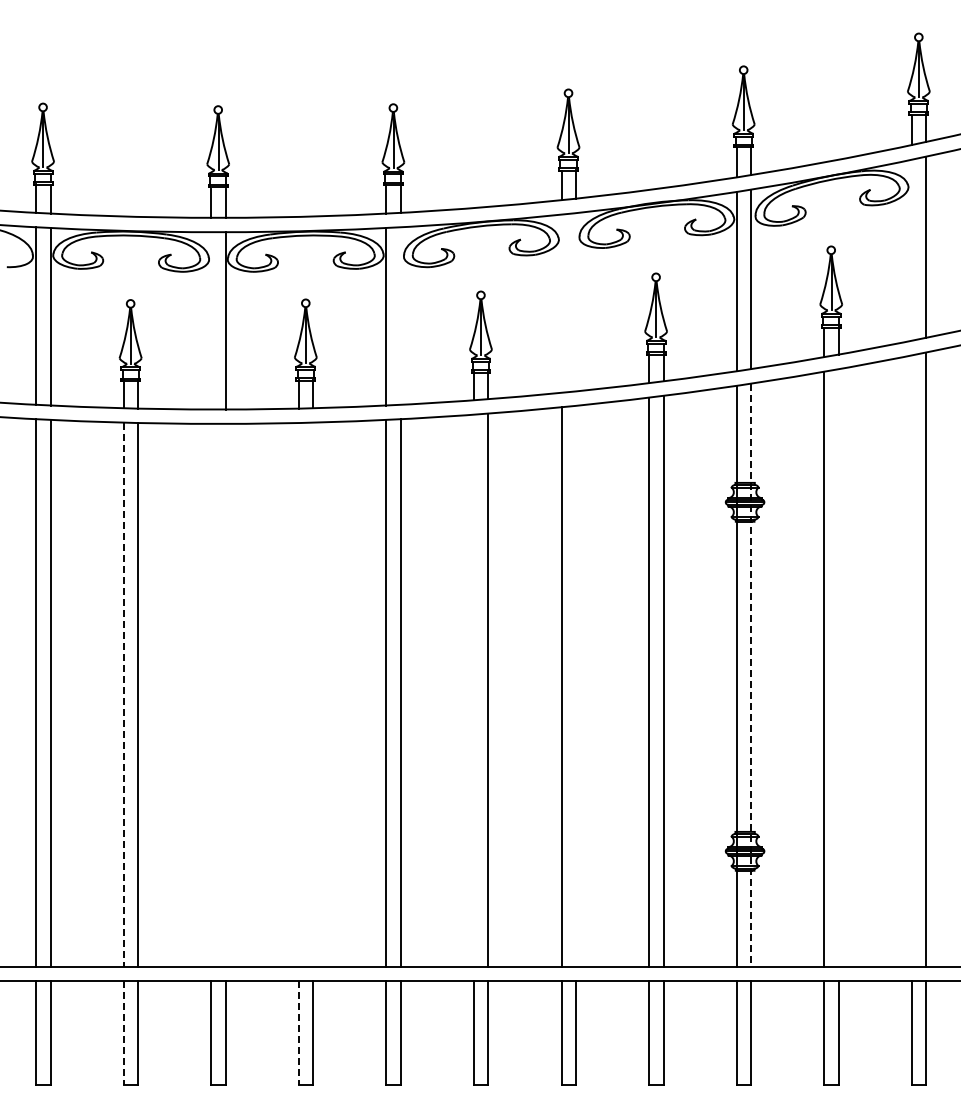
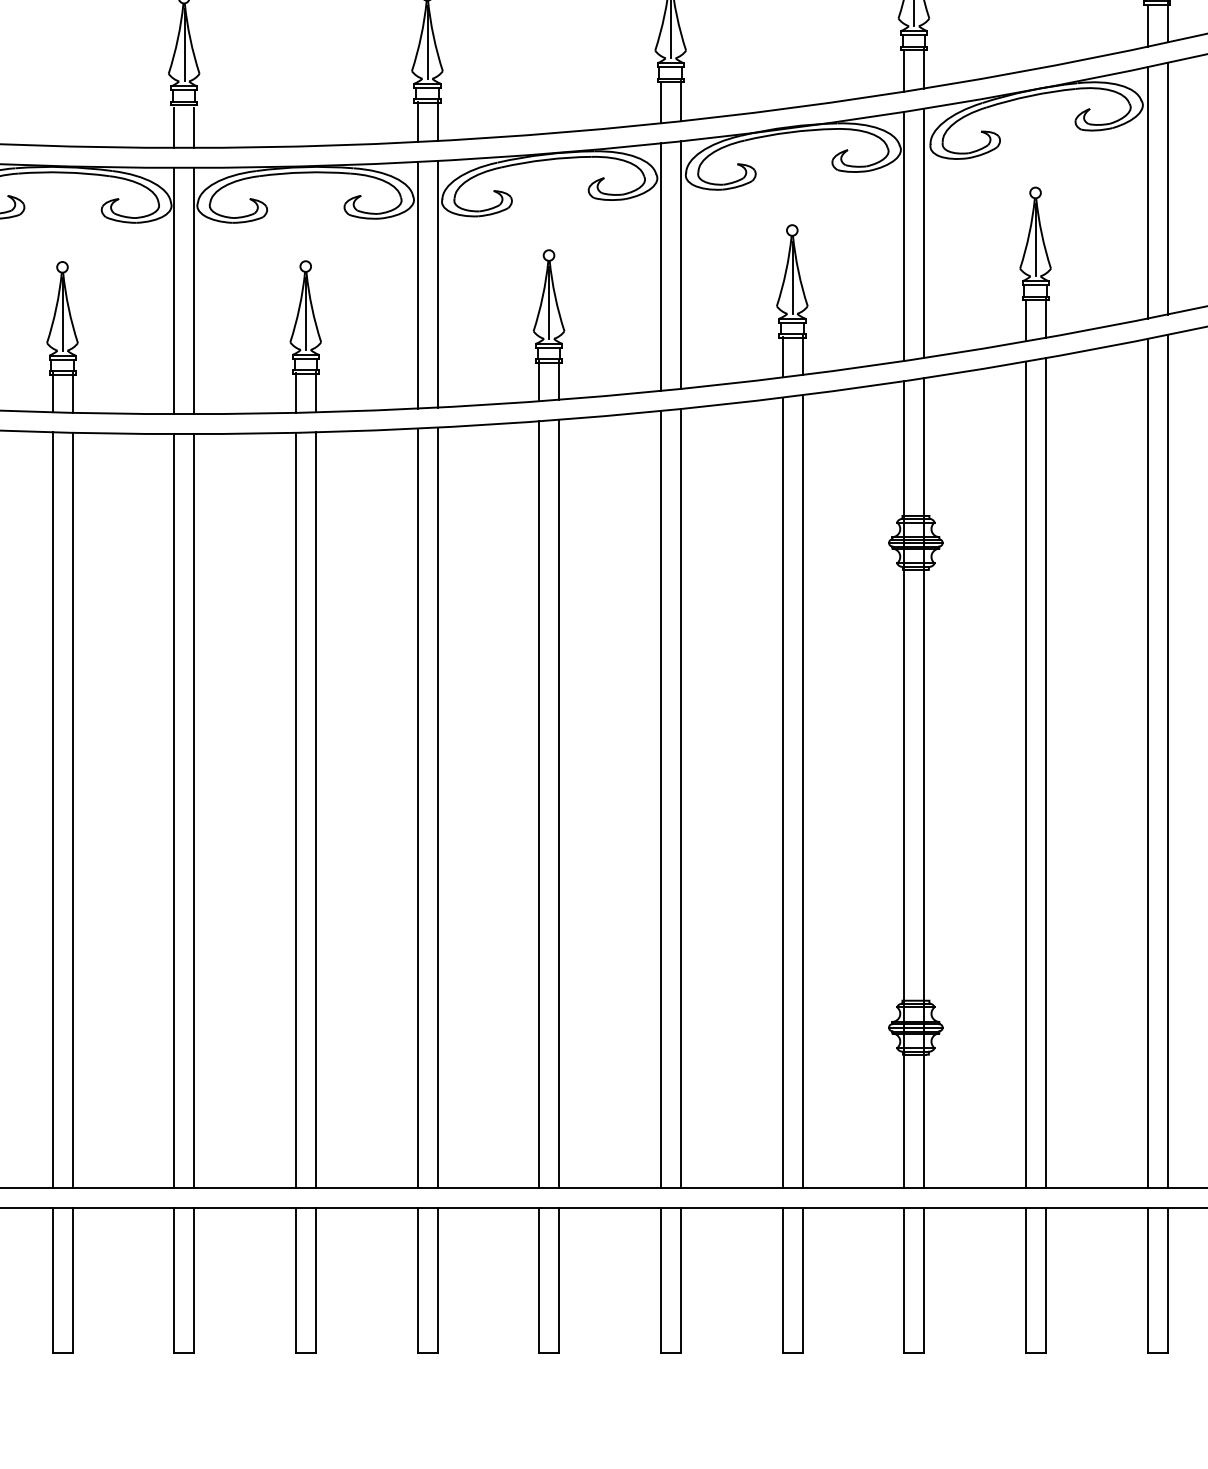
line: (911, 249) -> (1147, 191), added
line: (575, 302) -> (680, 265), added
line: (561, 303) -> (660, 266), added
line: (400, 315) -> (437, 283), added
line: (211, 320) -> (174, 290), added
line: (911, 660) -> (1147, 762), added
line: (838, 667) -> (1045, 772), added
line: (751, 675) -> (924, 783), dashed -> solid
line: (575, 685) -> (680, 797), added
line: (474, 690) -> (540, 804), added
line: (211, 694) -> (174, 809), added
line: (225, 694) -> (194, 809), added
line: (298, 694) -> (295, 809), added
line: (313, 694) -> (316, 809), added
line: (123, 695) -> (52, 811), dashed -> solid
line: (123, 1033) -> (52, 1280), dashed -> solid
line: (298, 1033) -> (295, 1280), dashed -> solid

